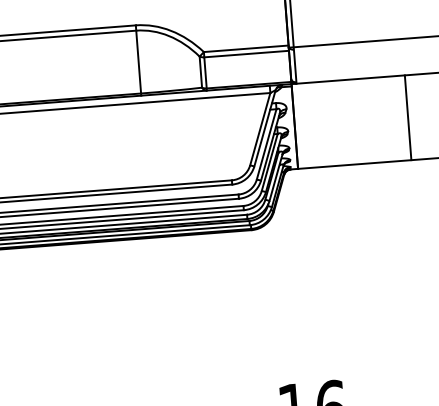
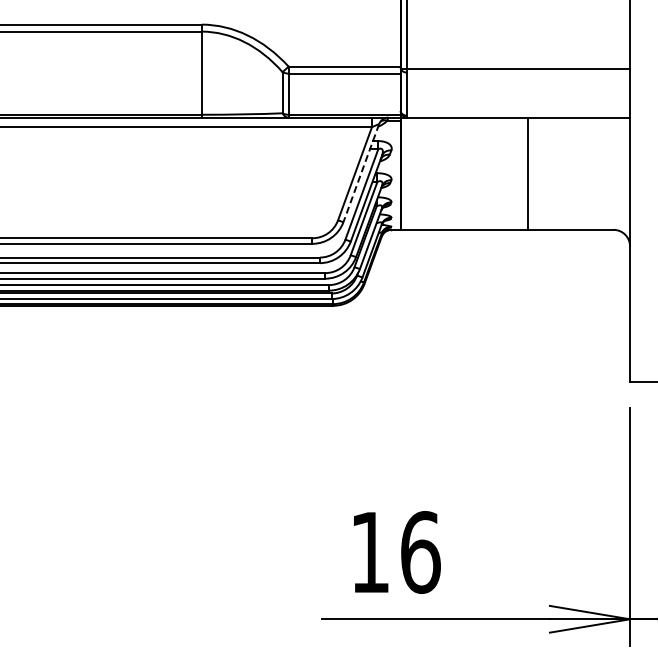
line: (407, 117) -> (527, 173), moved
line: (265, 128) -> (361, 173), solid -> dashed

